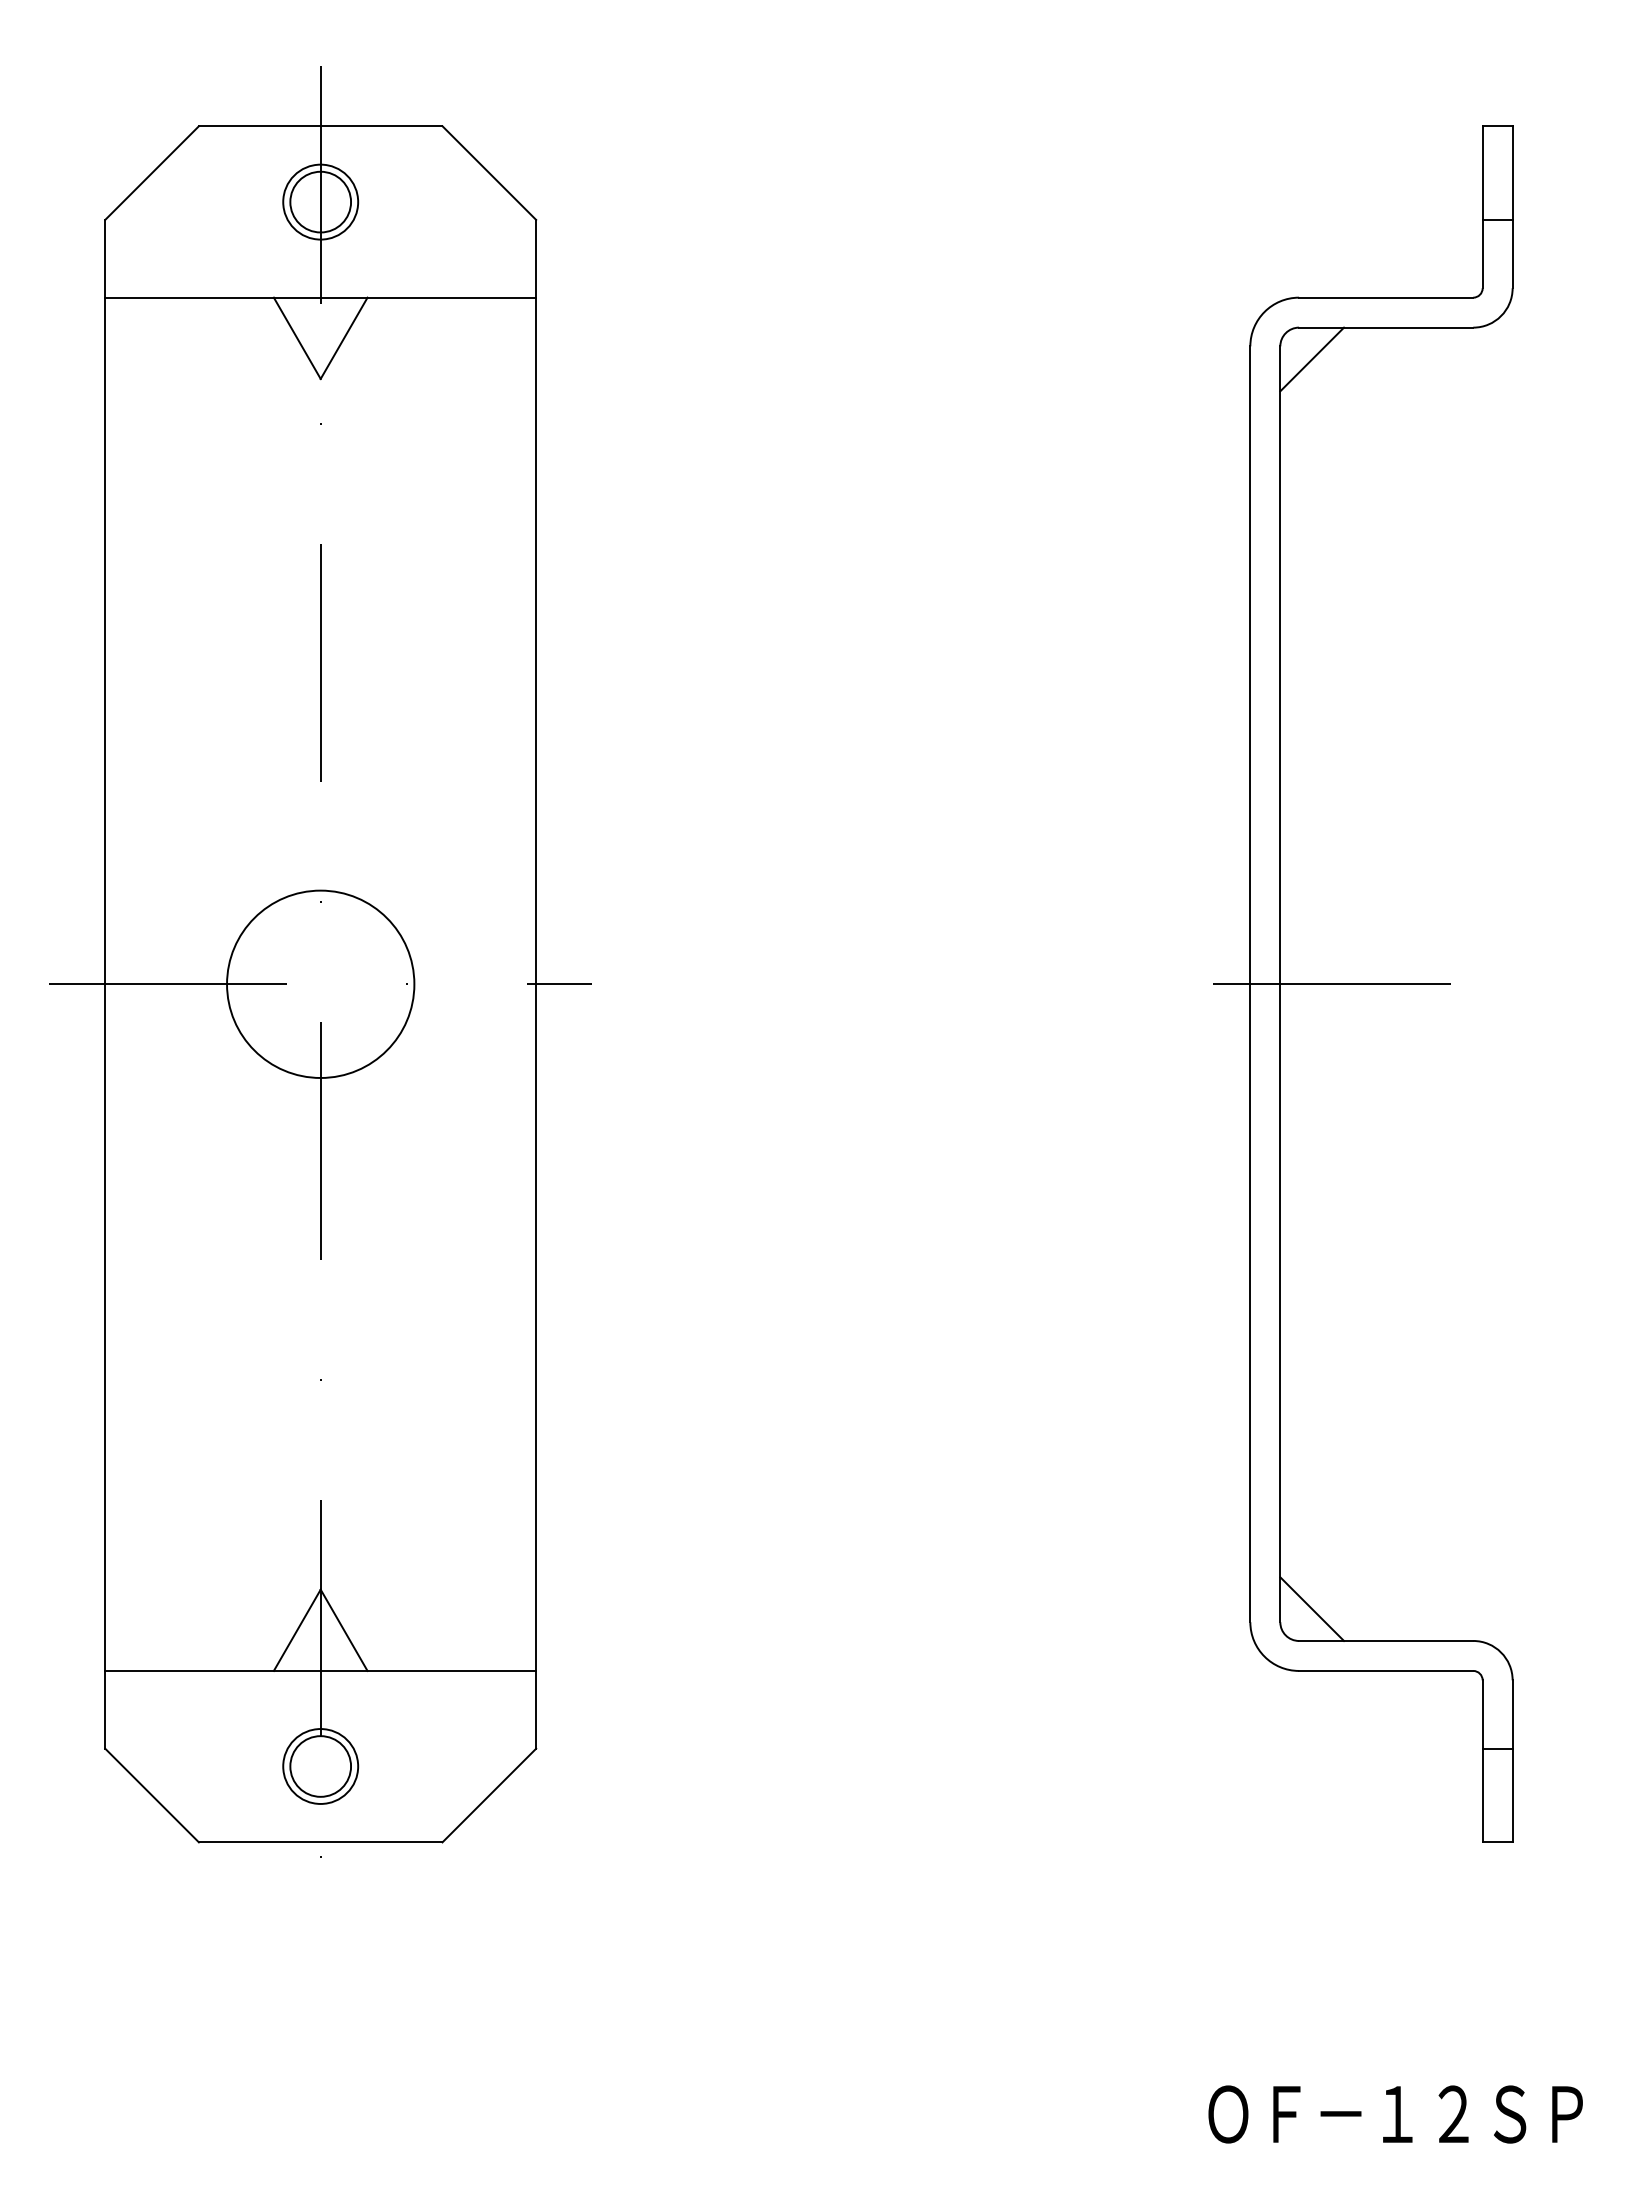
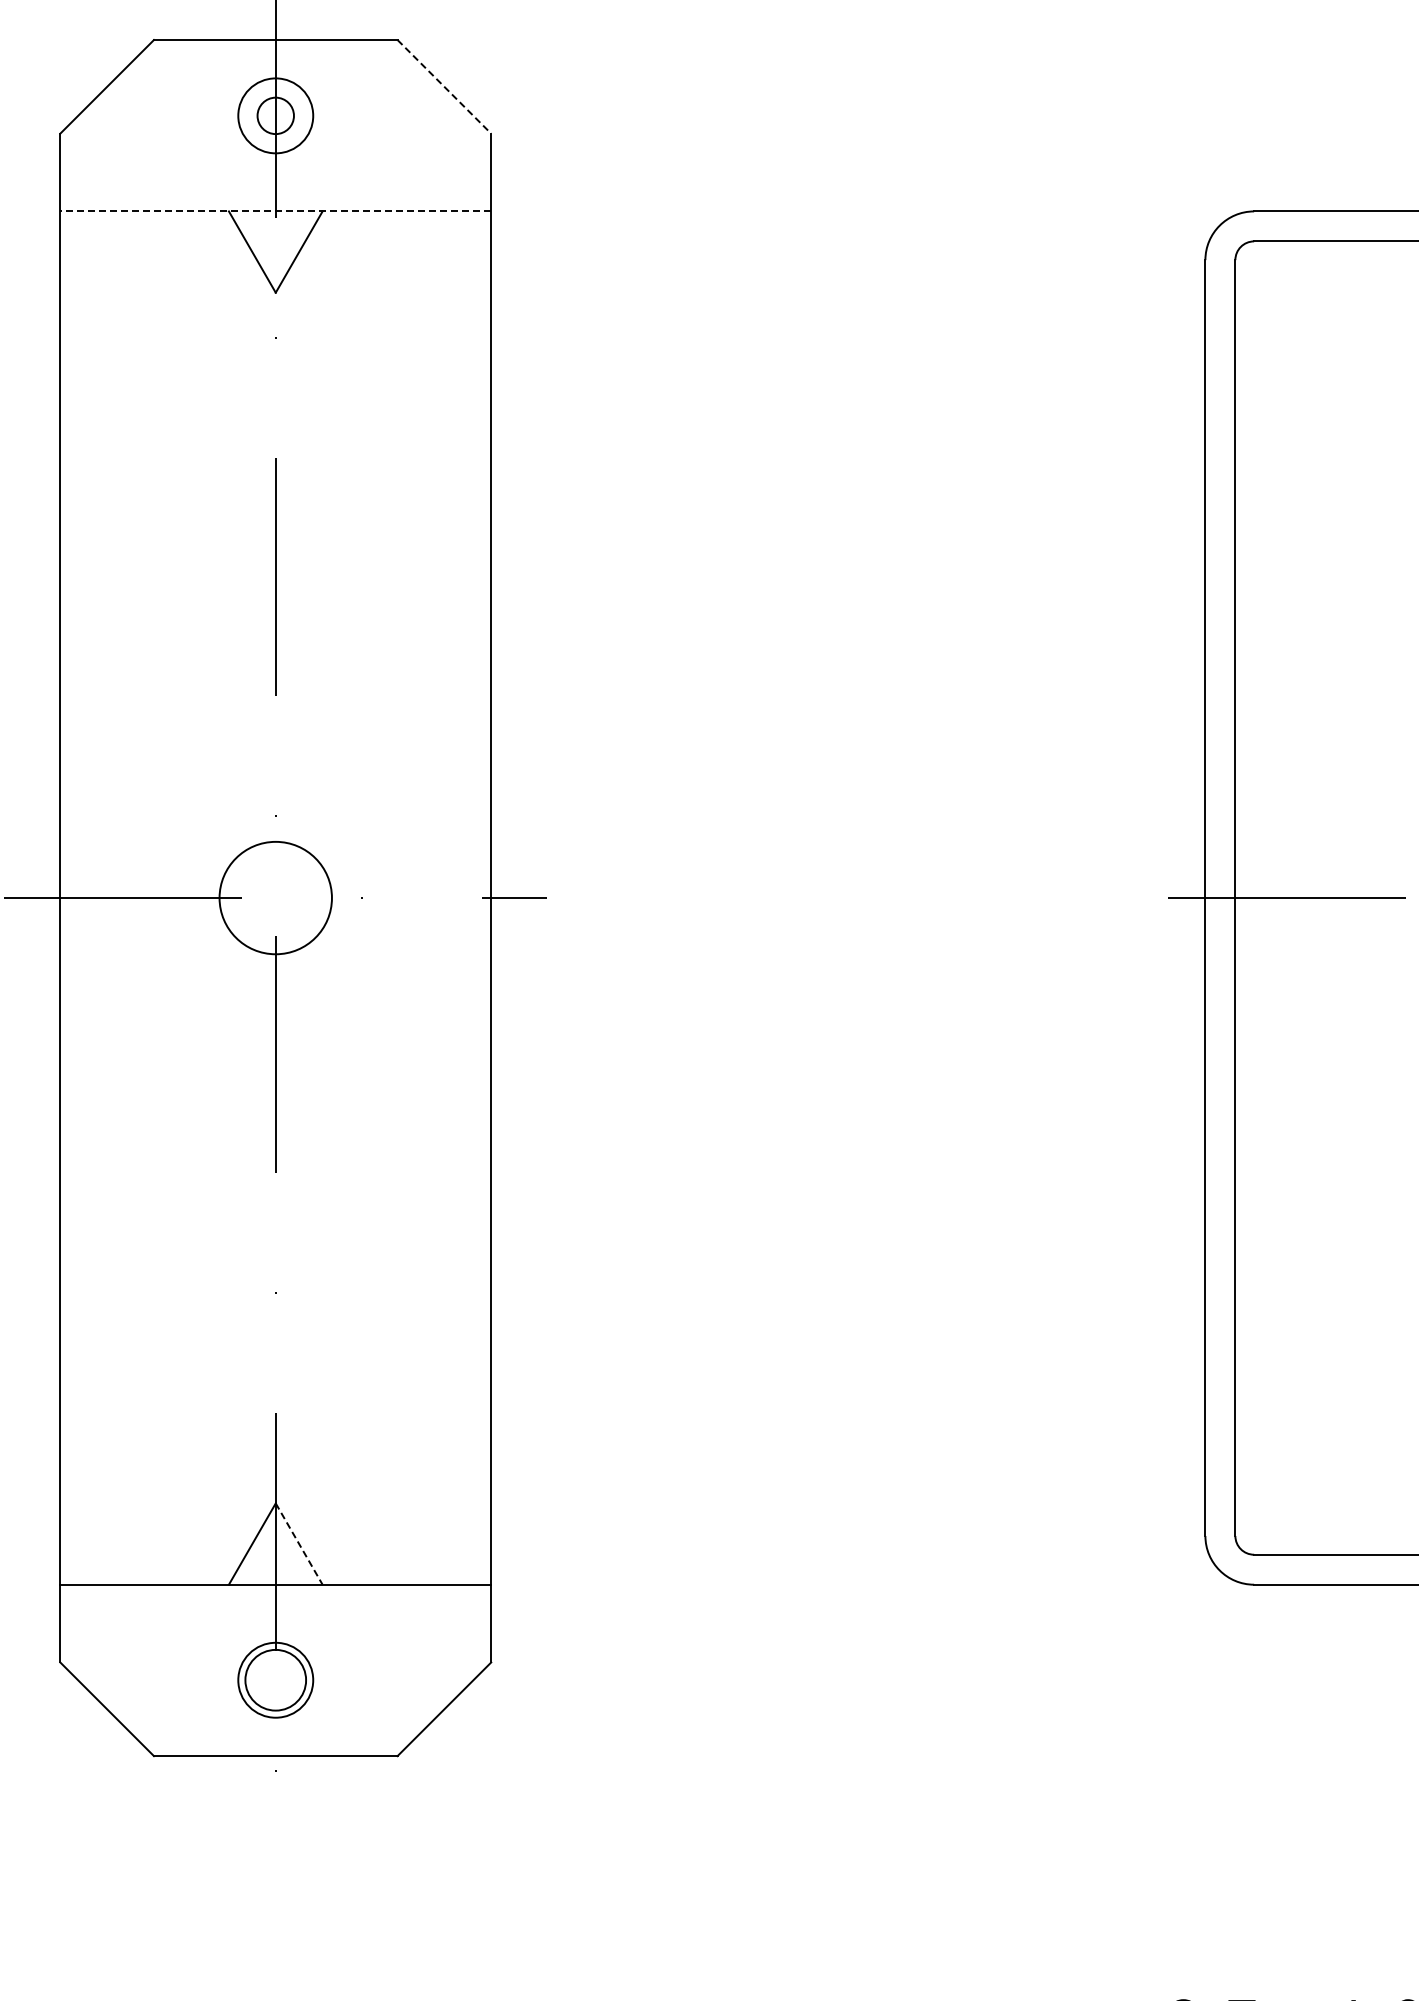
line: (489, 173) -> (444, 87), solid -> dashed
circle: (320, 201) -> (275, 115), size x0.6
line: (320, 297) -> (275, 211), solid -> dashed
line: (1312, 359) -> (1267, 273), removed
circle: (320, 983) -> (275, 897), size x0.6
line: (1312, 1608) -> (1267, 1522), removed
line: (344, 1630) -> (299, 1544), solid -> dashed

